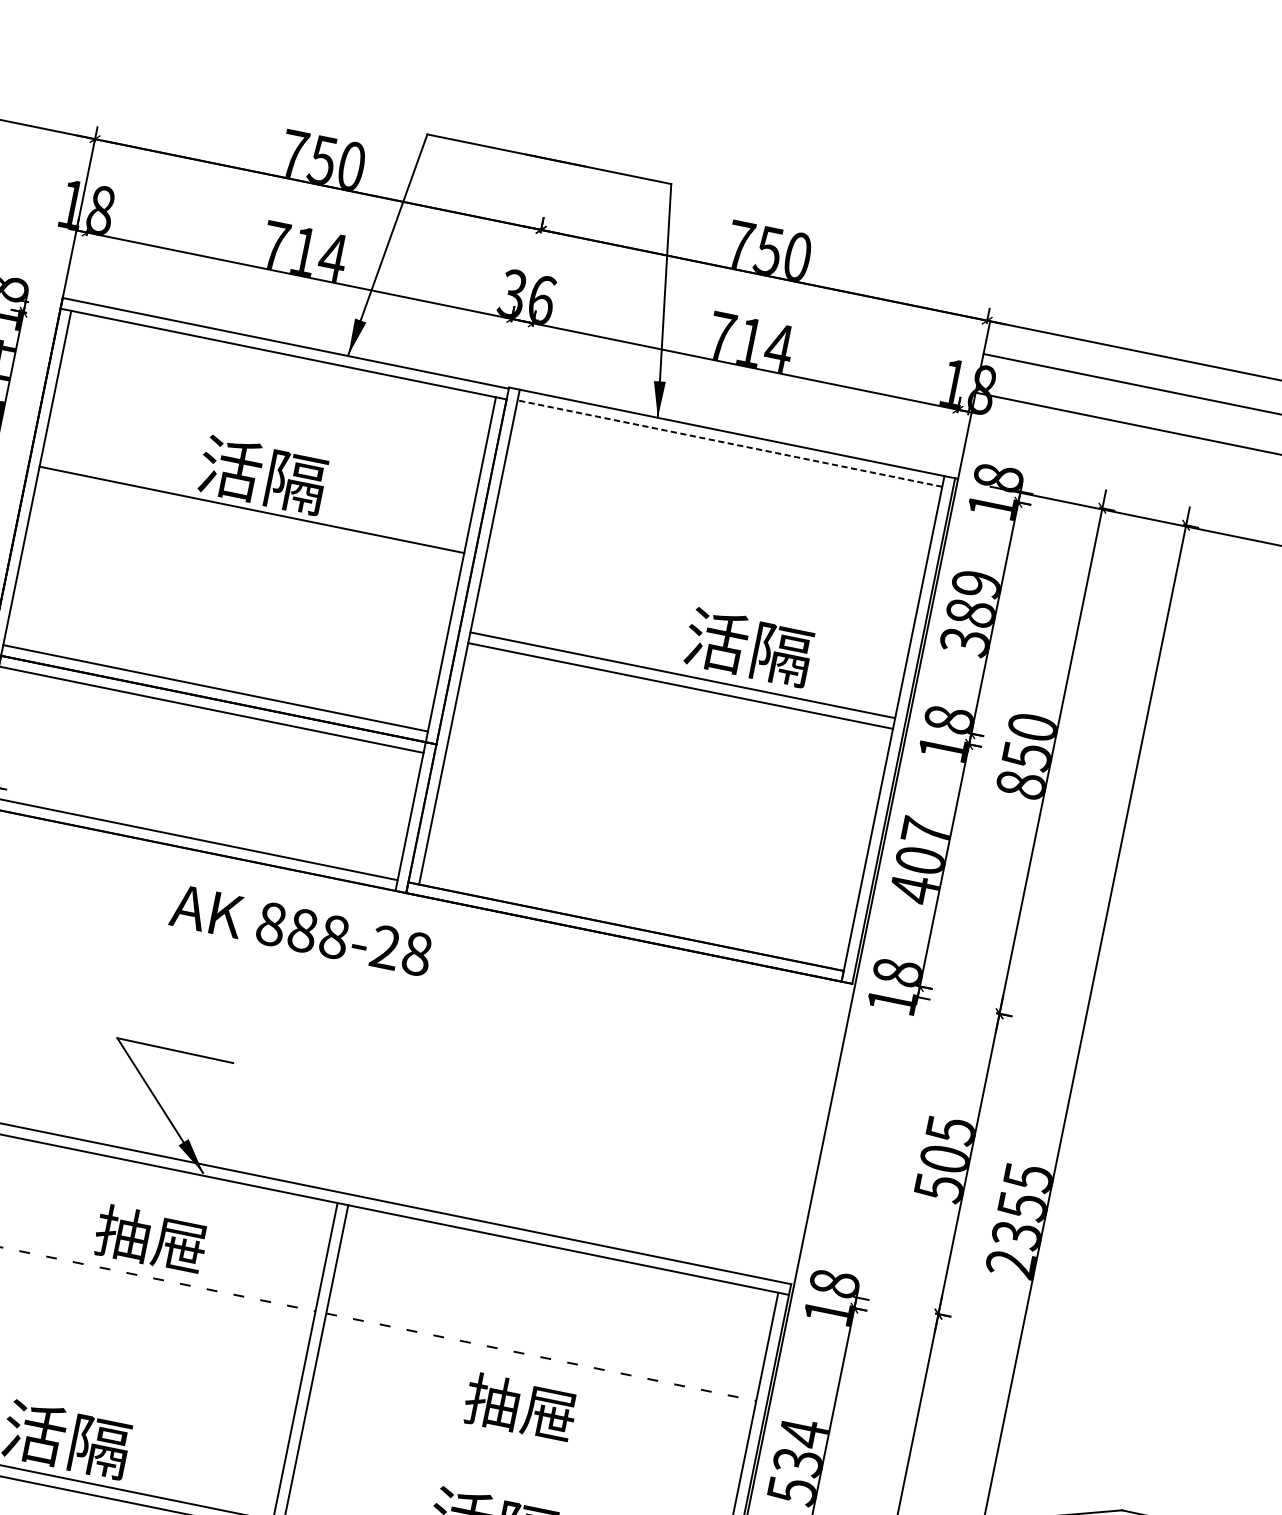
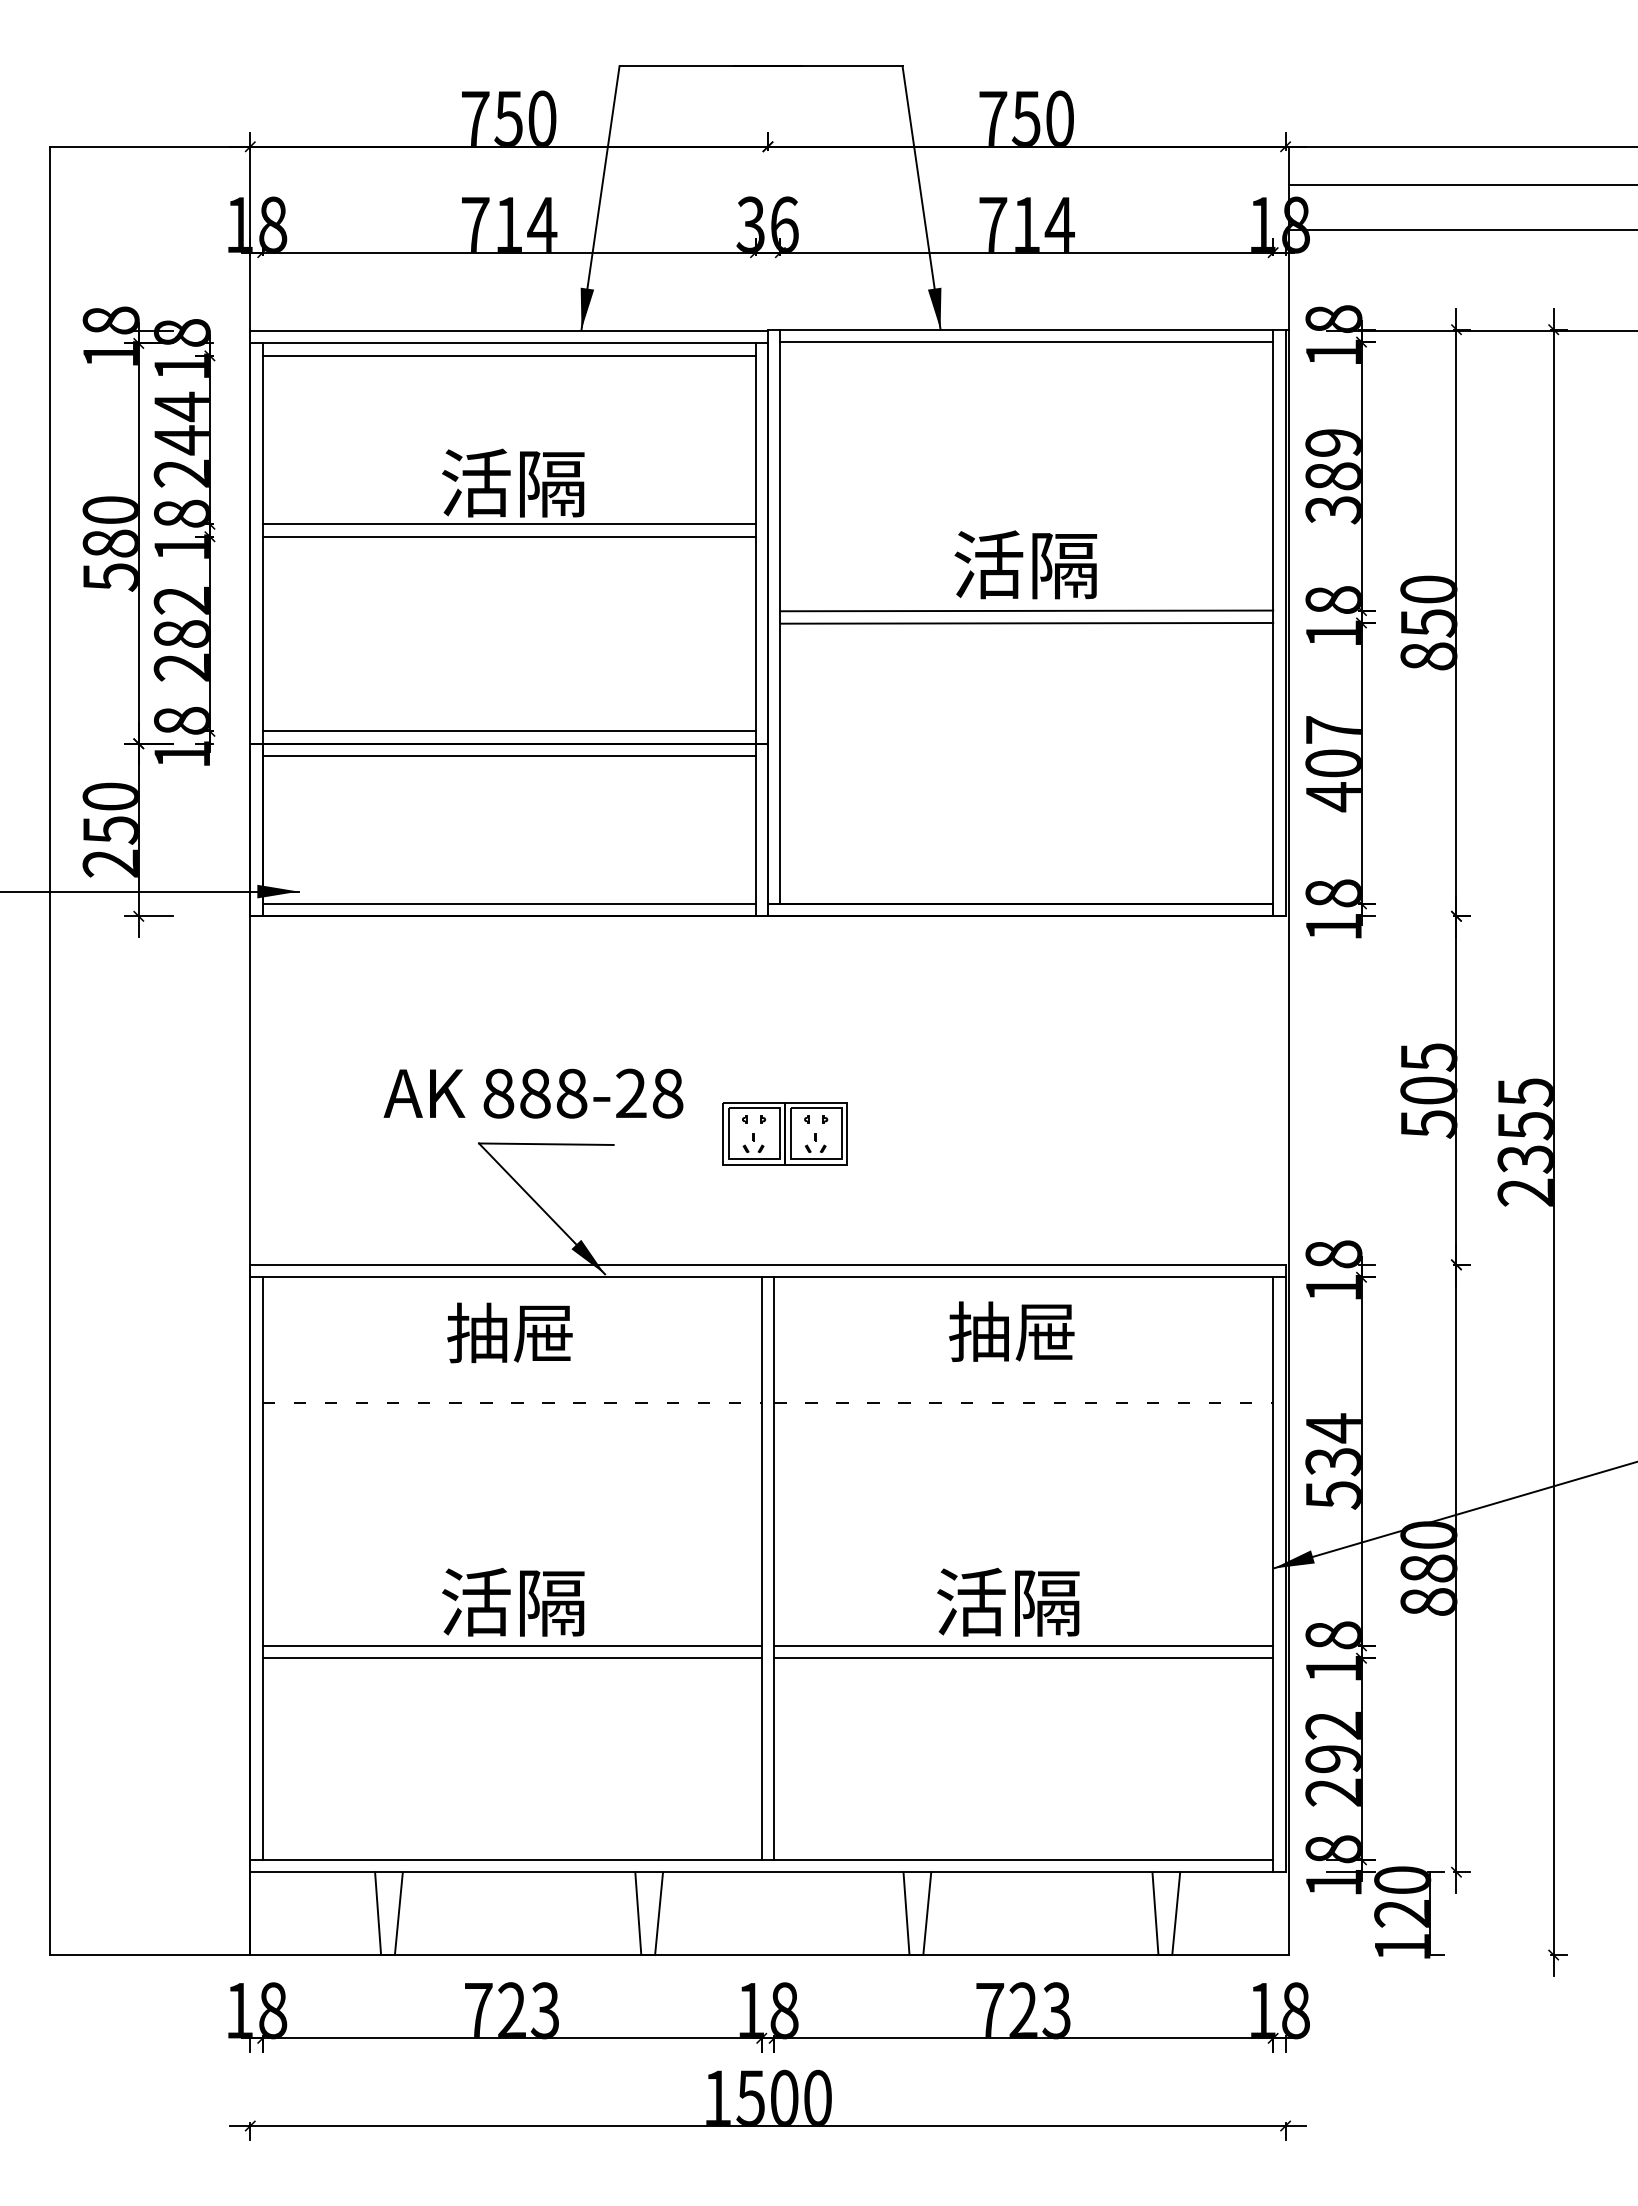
line: (280, 364) -> (508, 355), added
line: (729, 443) -> (1026, 342), dashed -> solid
line: (249, 520) -> (508, 536), added
text: (748, 646) -> (1025, 564), moved
text: (301, 930) -> (533, 1093), moved
part: (382, 1083) -> (784, 1133), added
text: (150, 1238) -> (509, 1332), moved
text: (520, 1407) -> (1011, 1331), moved

